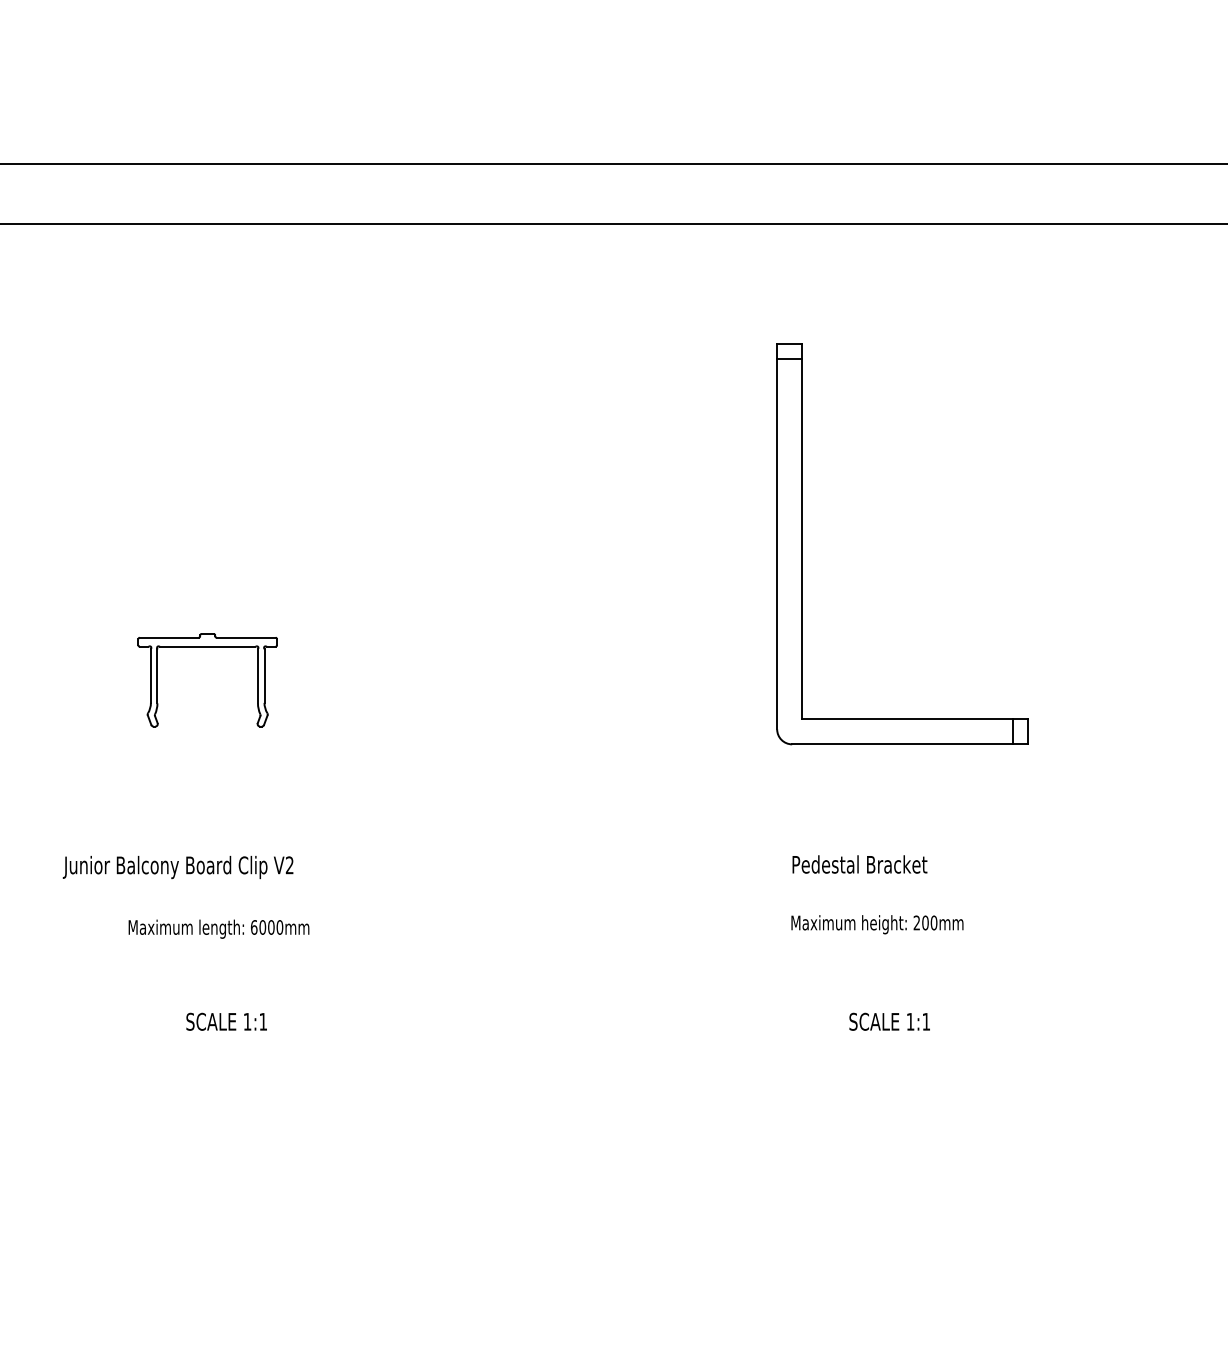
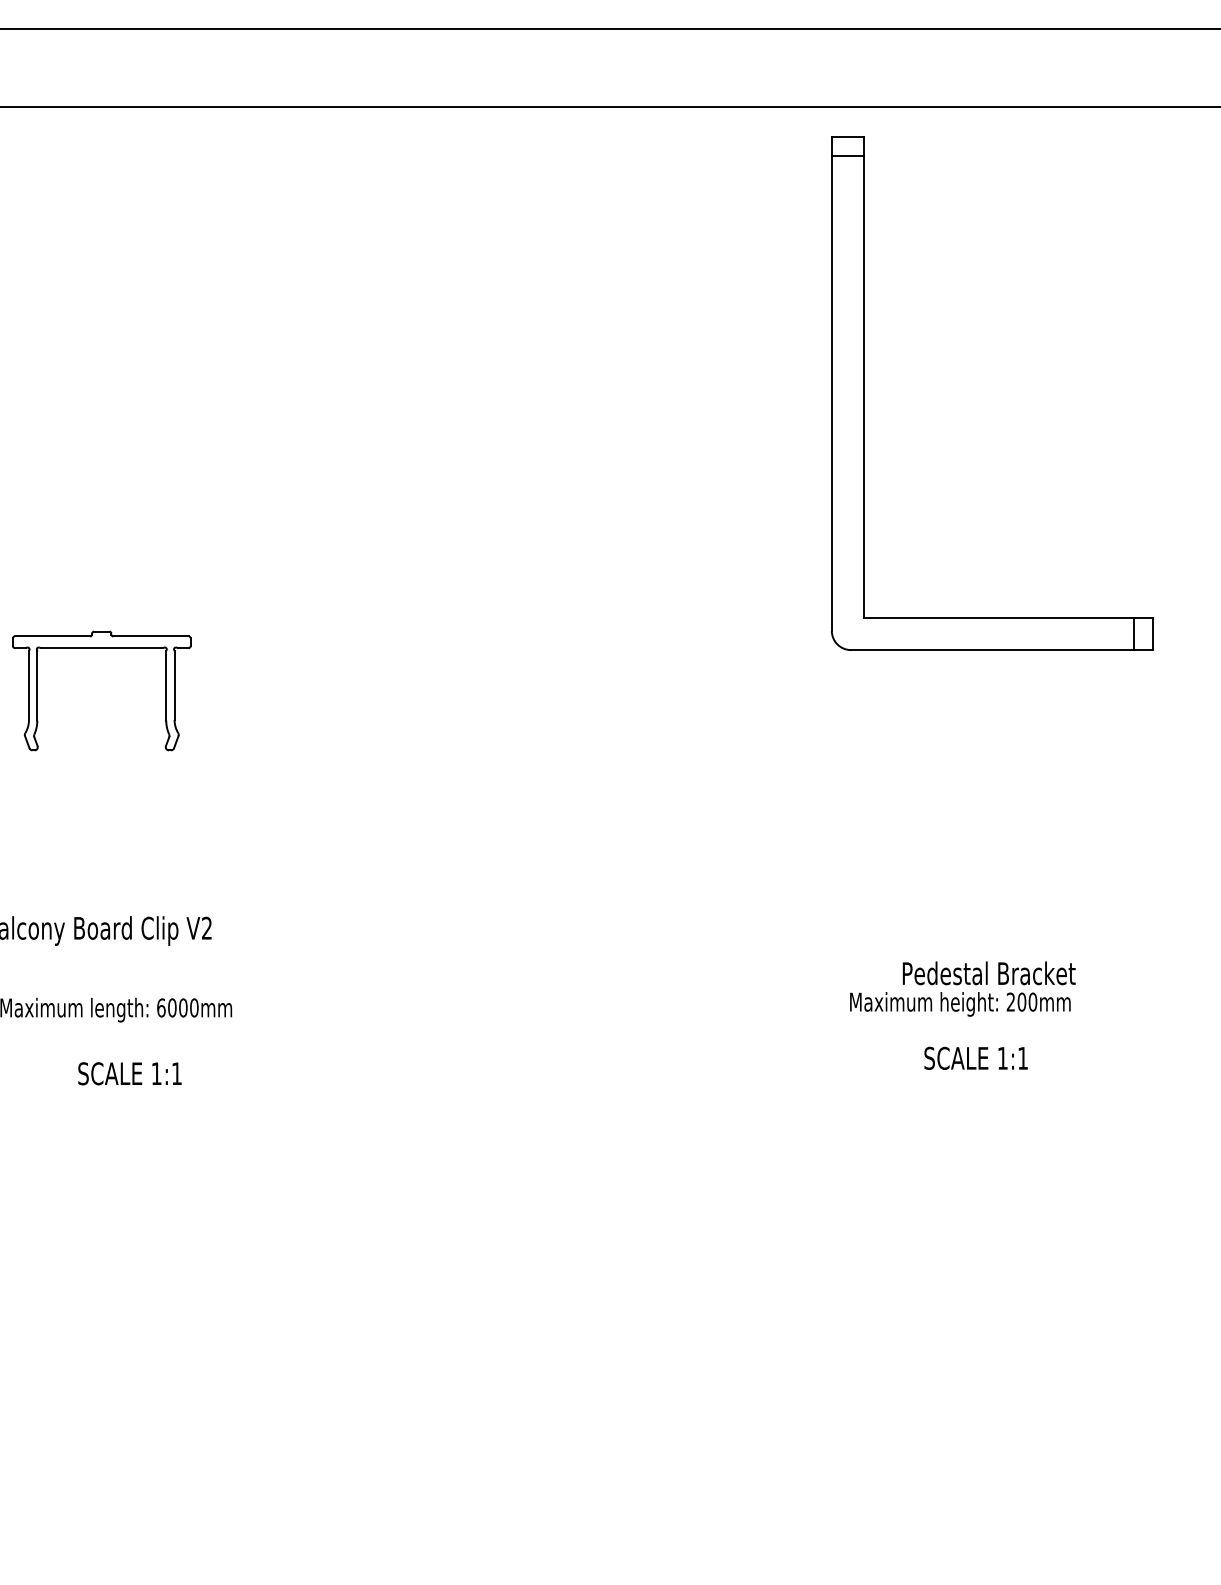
part: (802, 544) -> (864, 393), moved
text: (859, 864) -> (988, 973), moved
text: (226, 1021) -> (129, 1073), moved
text: (889, 1021) -> (975, 1057), moved

